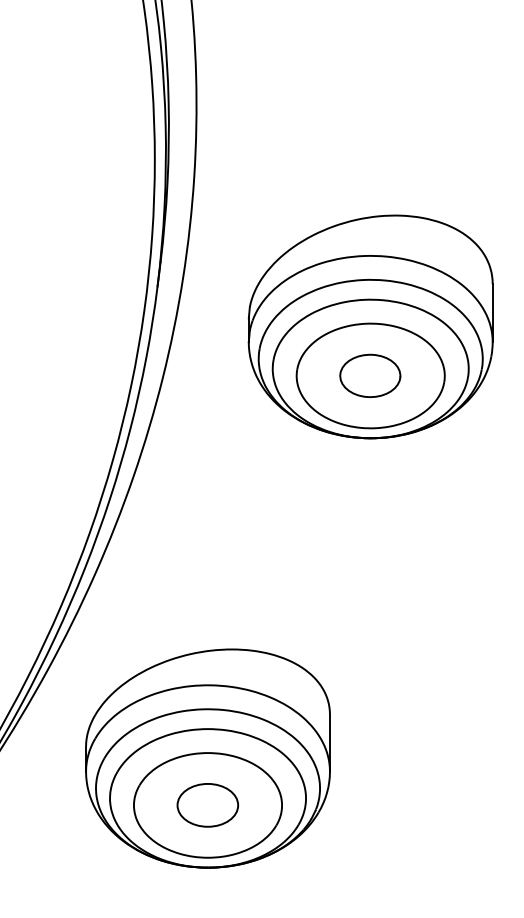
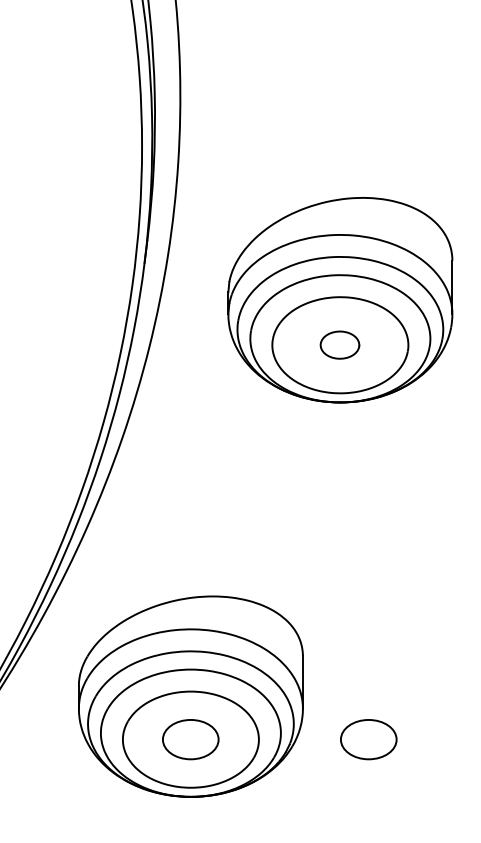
part: (369, 375) -> (339, 344), size x0.7
part: (401, 805) -> (368, 739), added

